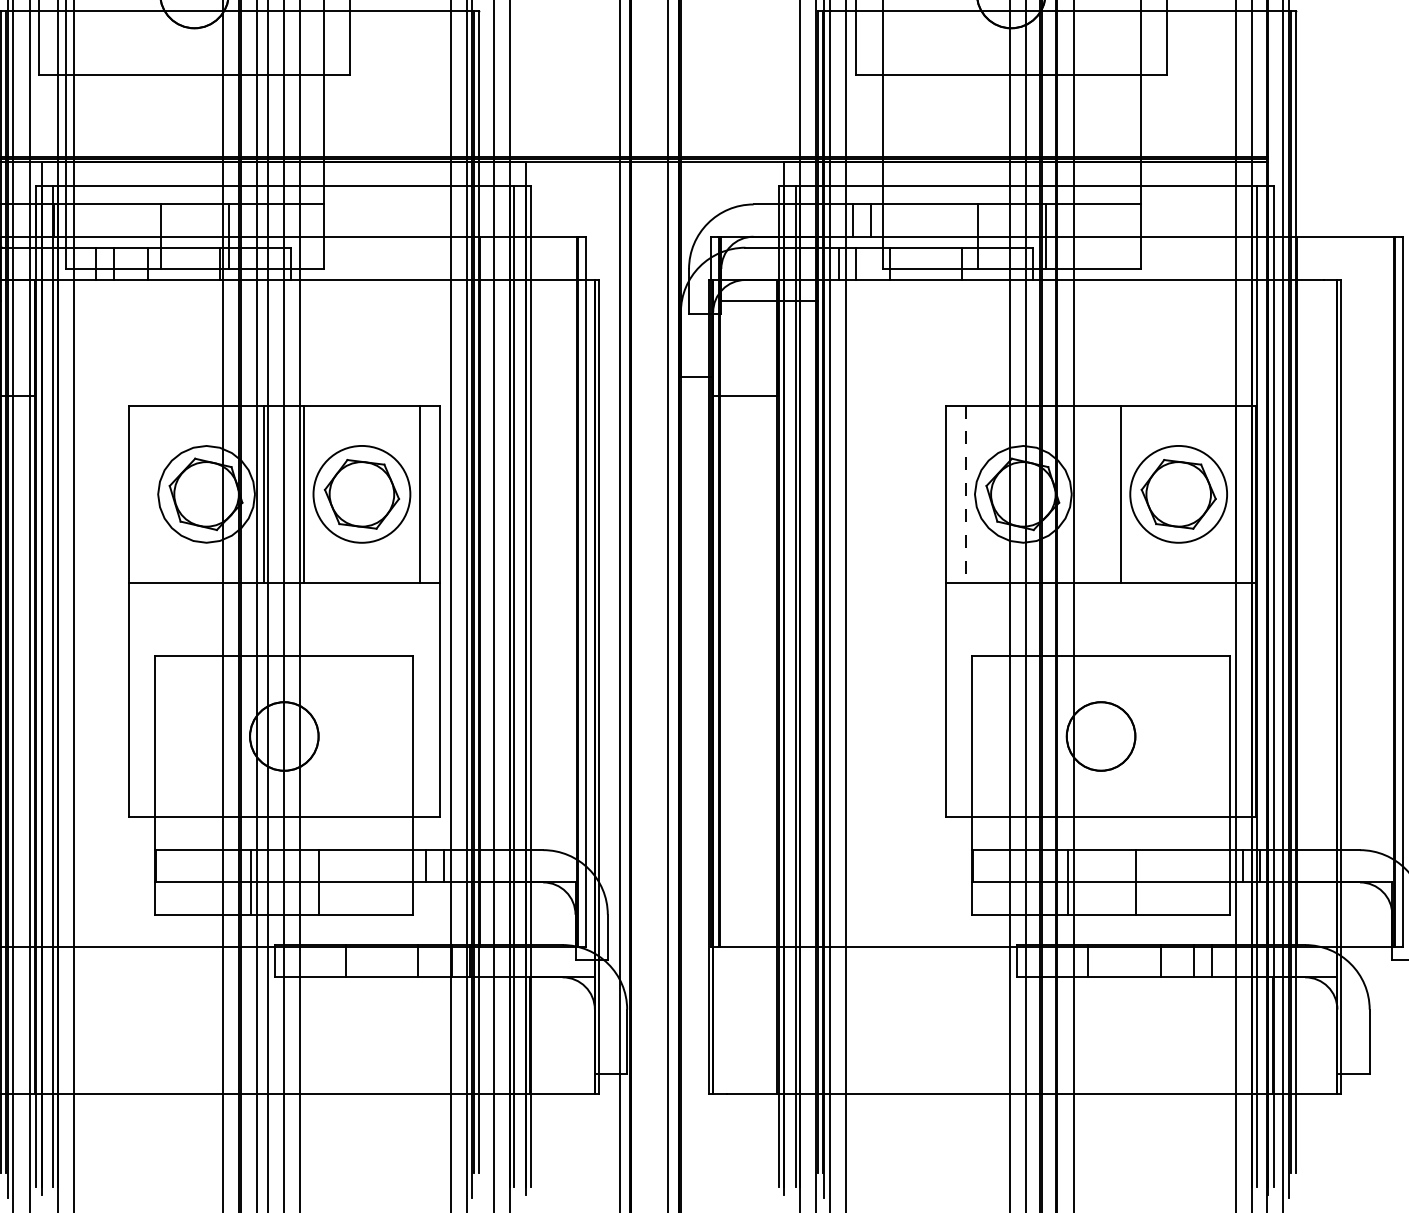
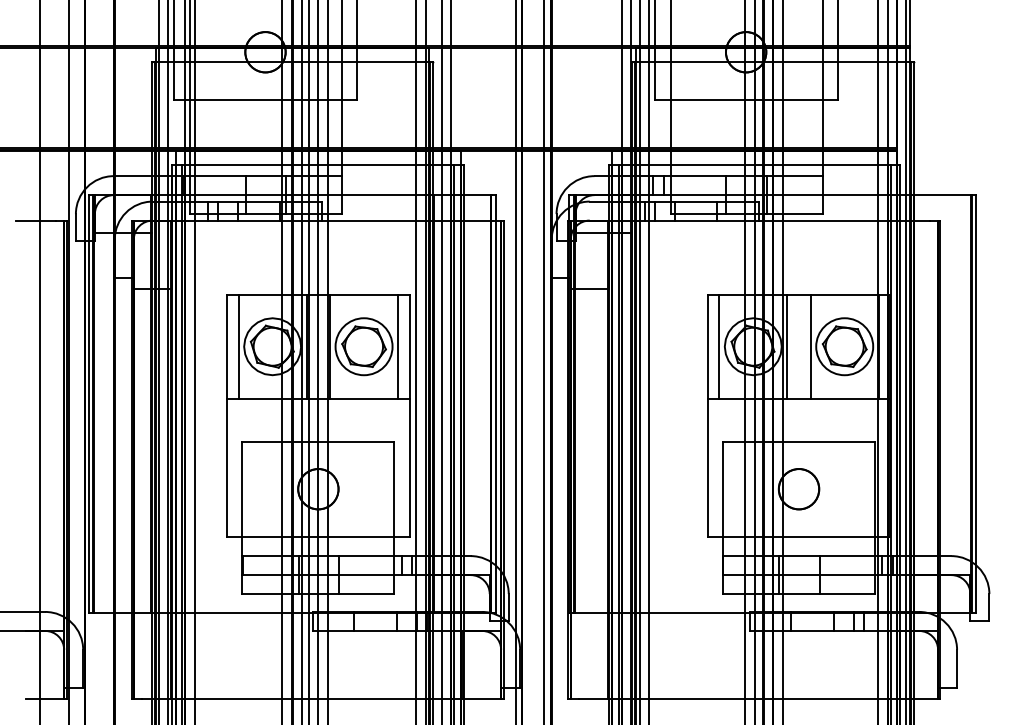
line: (148, 493) -> (238, 346), added
line: (1081, 493) -> (787, 346), added
line: (965, 495) -> (719, 347), dashed -> solid

